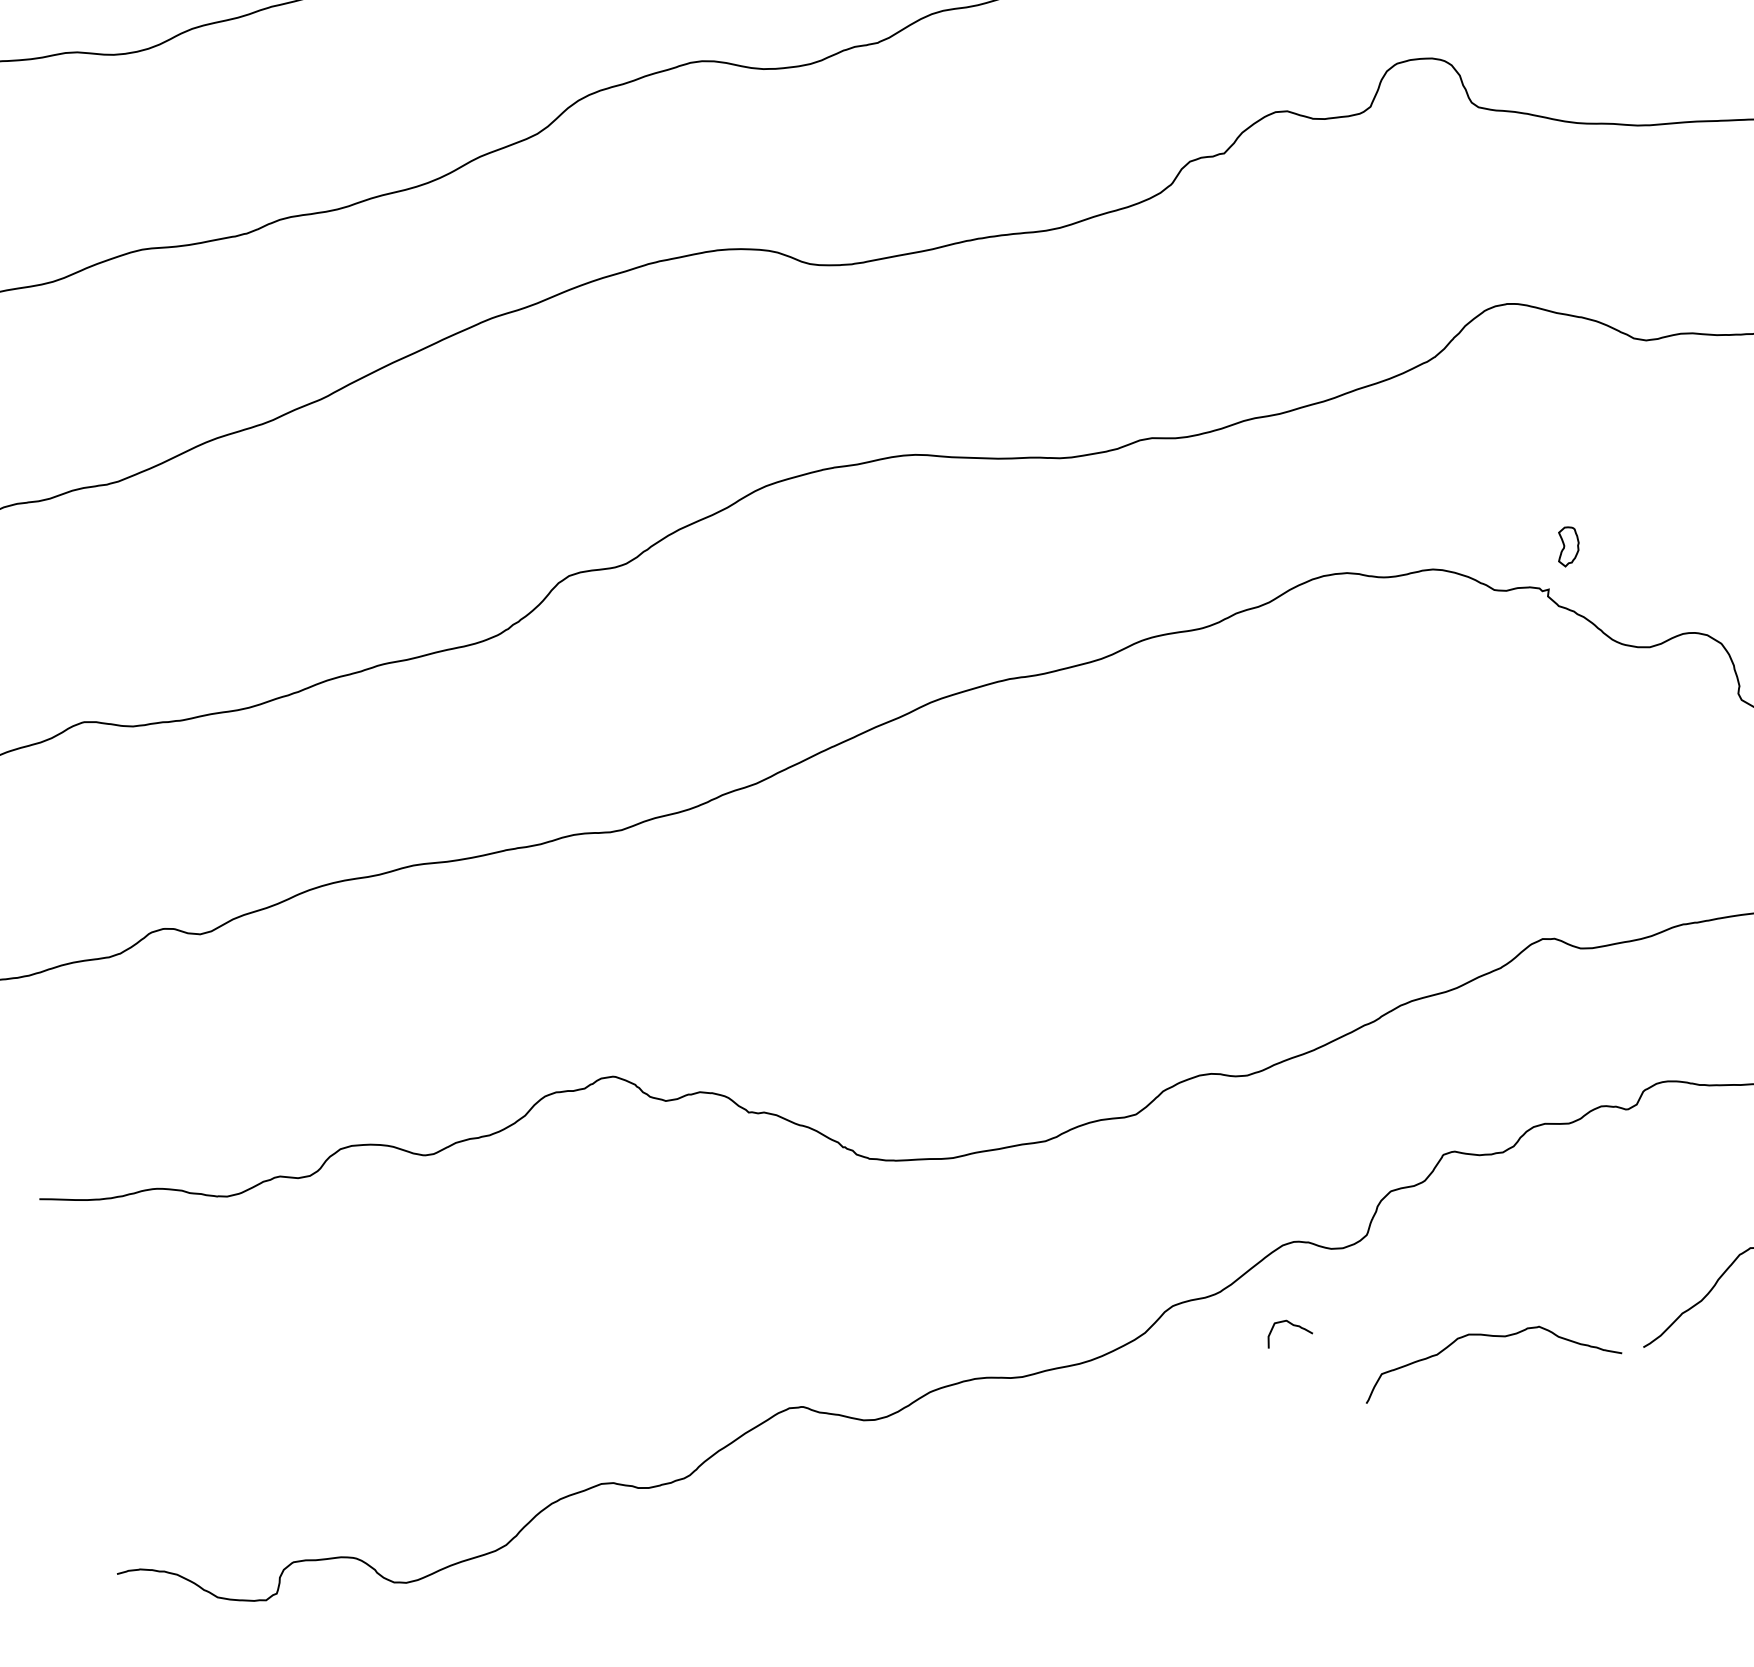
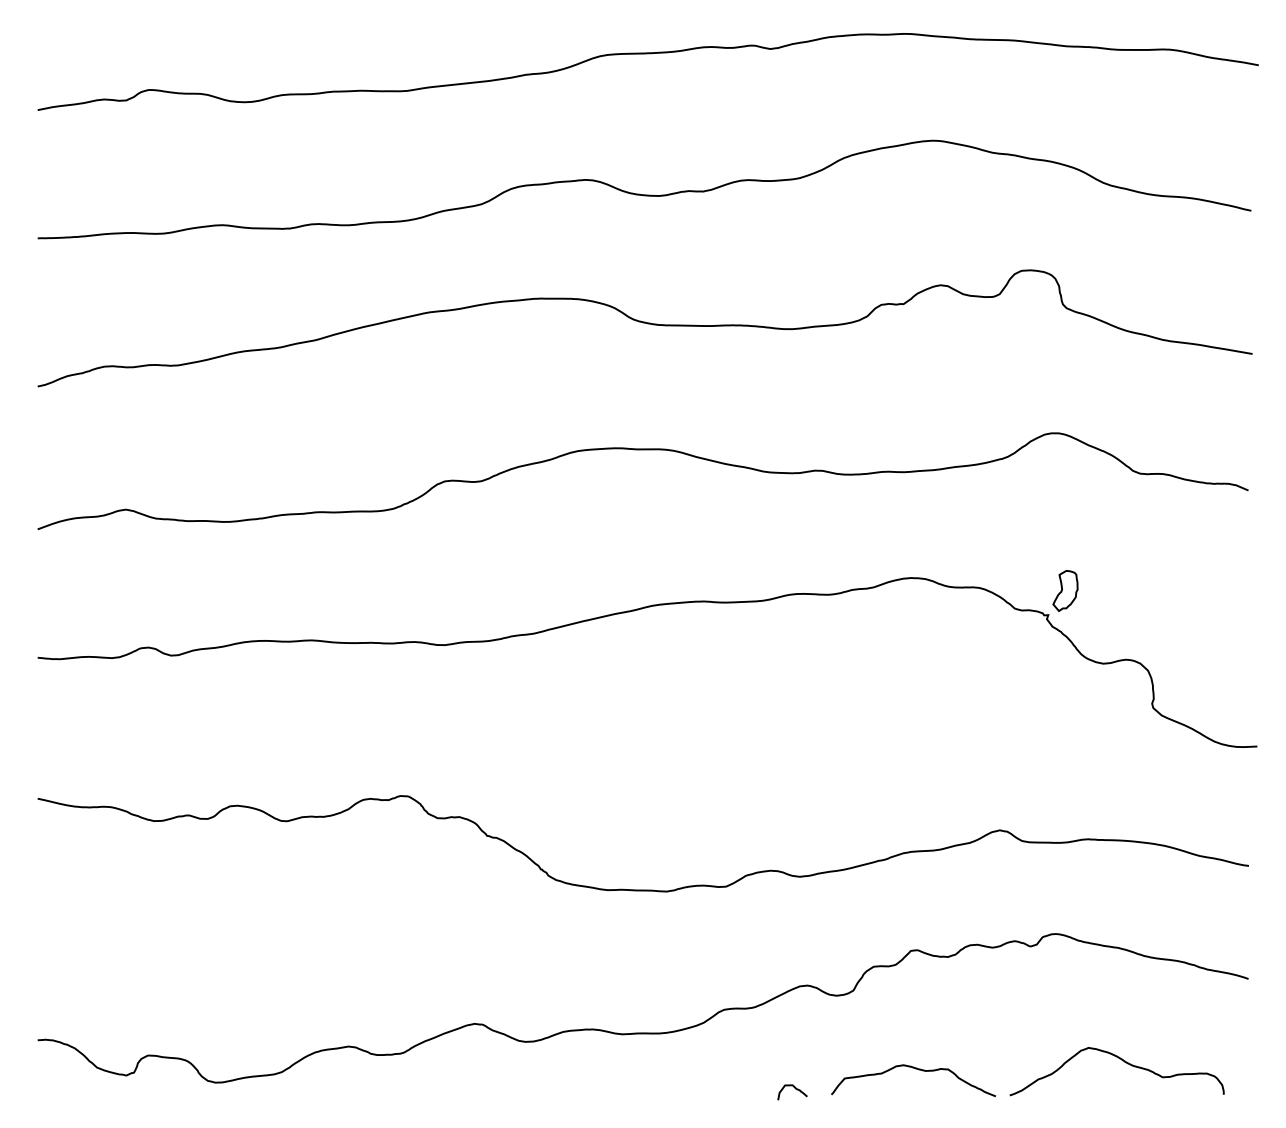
part: (1567, 545) -> (1065, 590), size x1.67
curve: (1292, 1326) -> (795, 1089), moved

